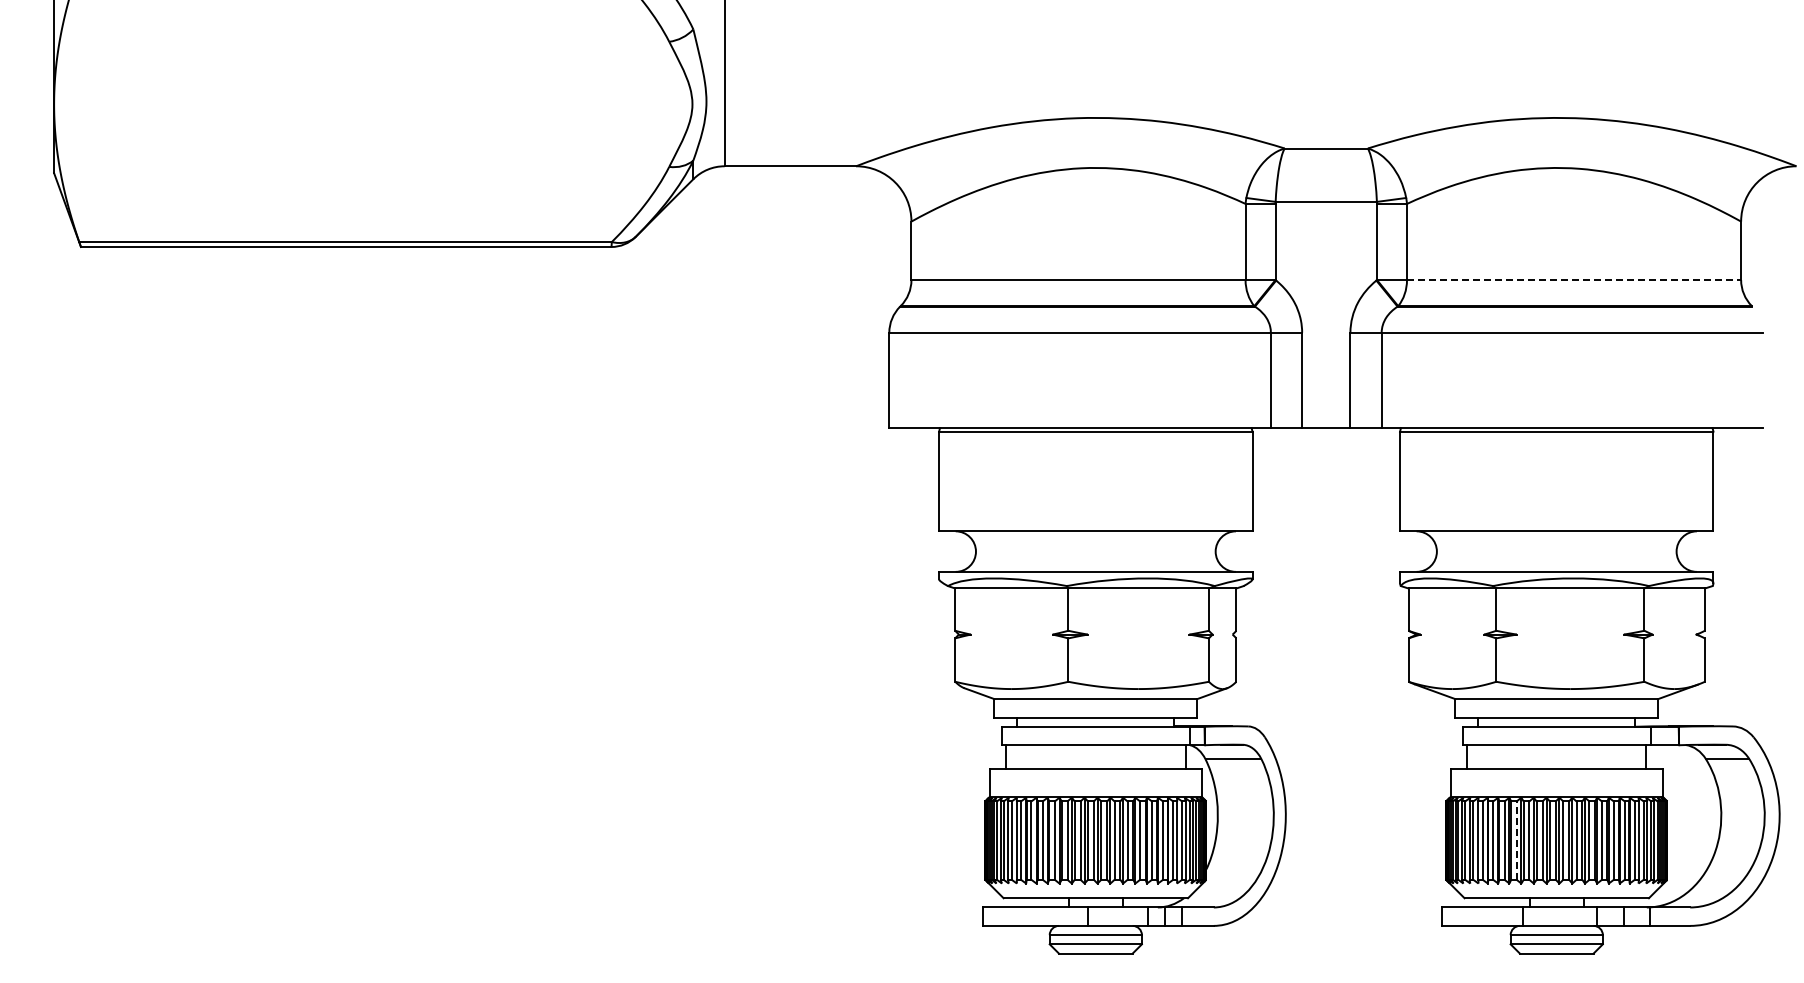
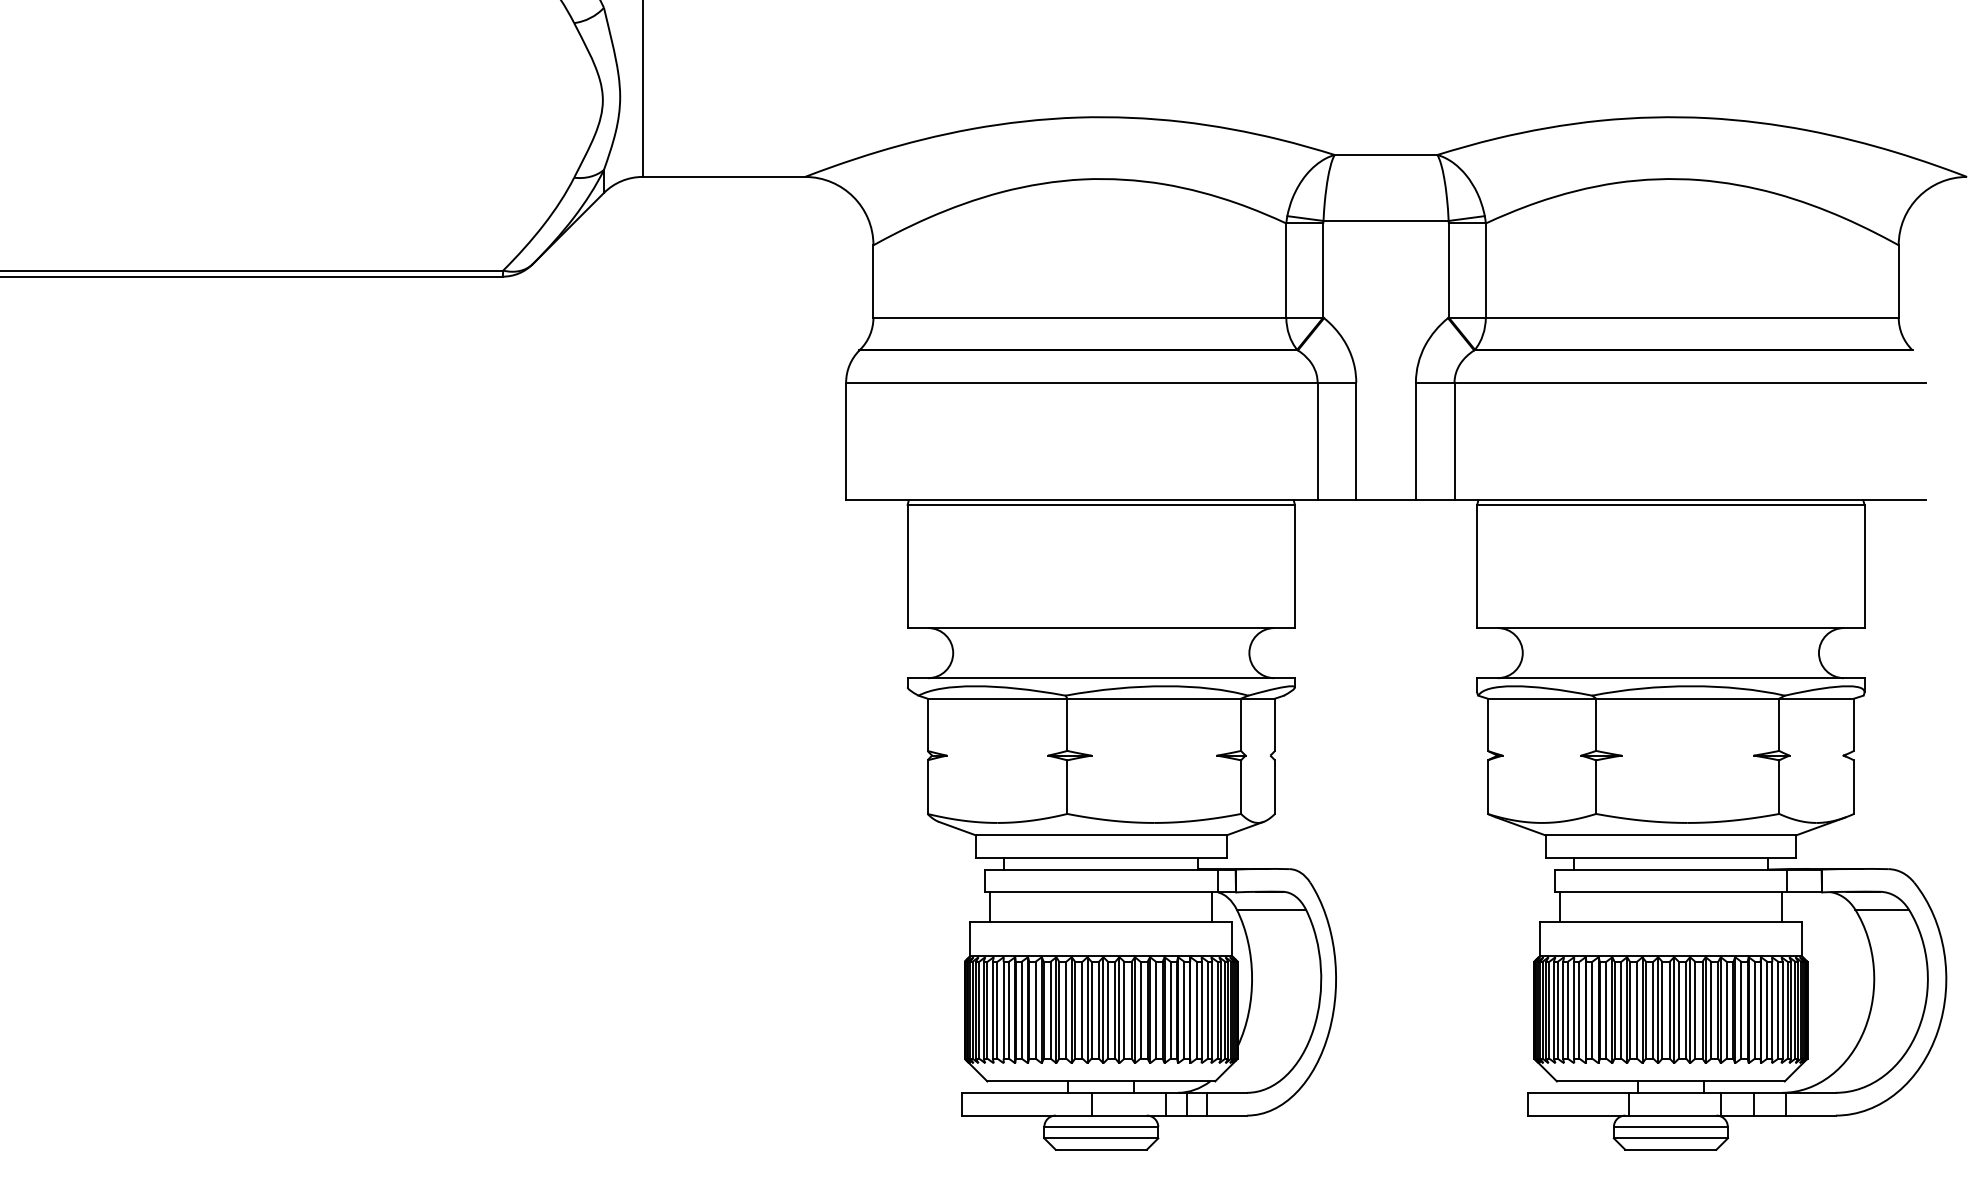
line: (1574, 280) -> (1692, 318), dashed -> solid
line: (1516, 840) -> (1621, 1010), dashed -> solid

